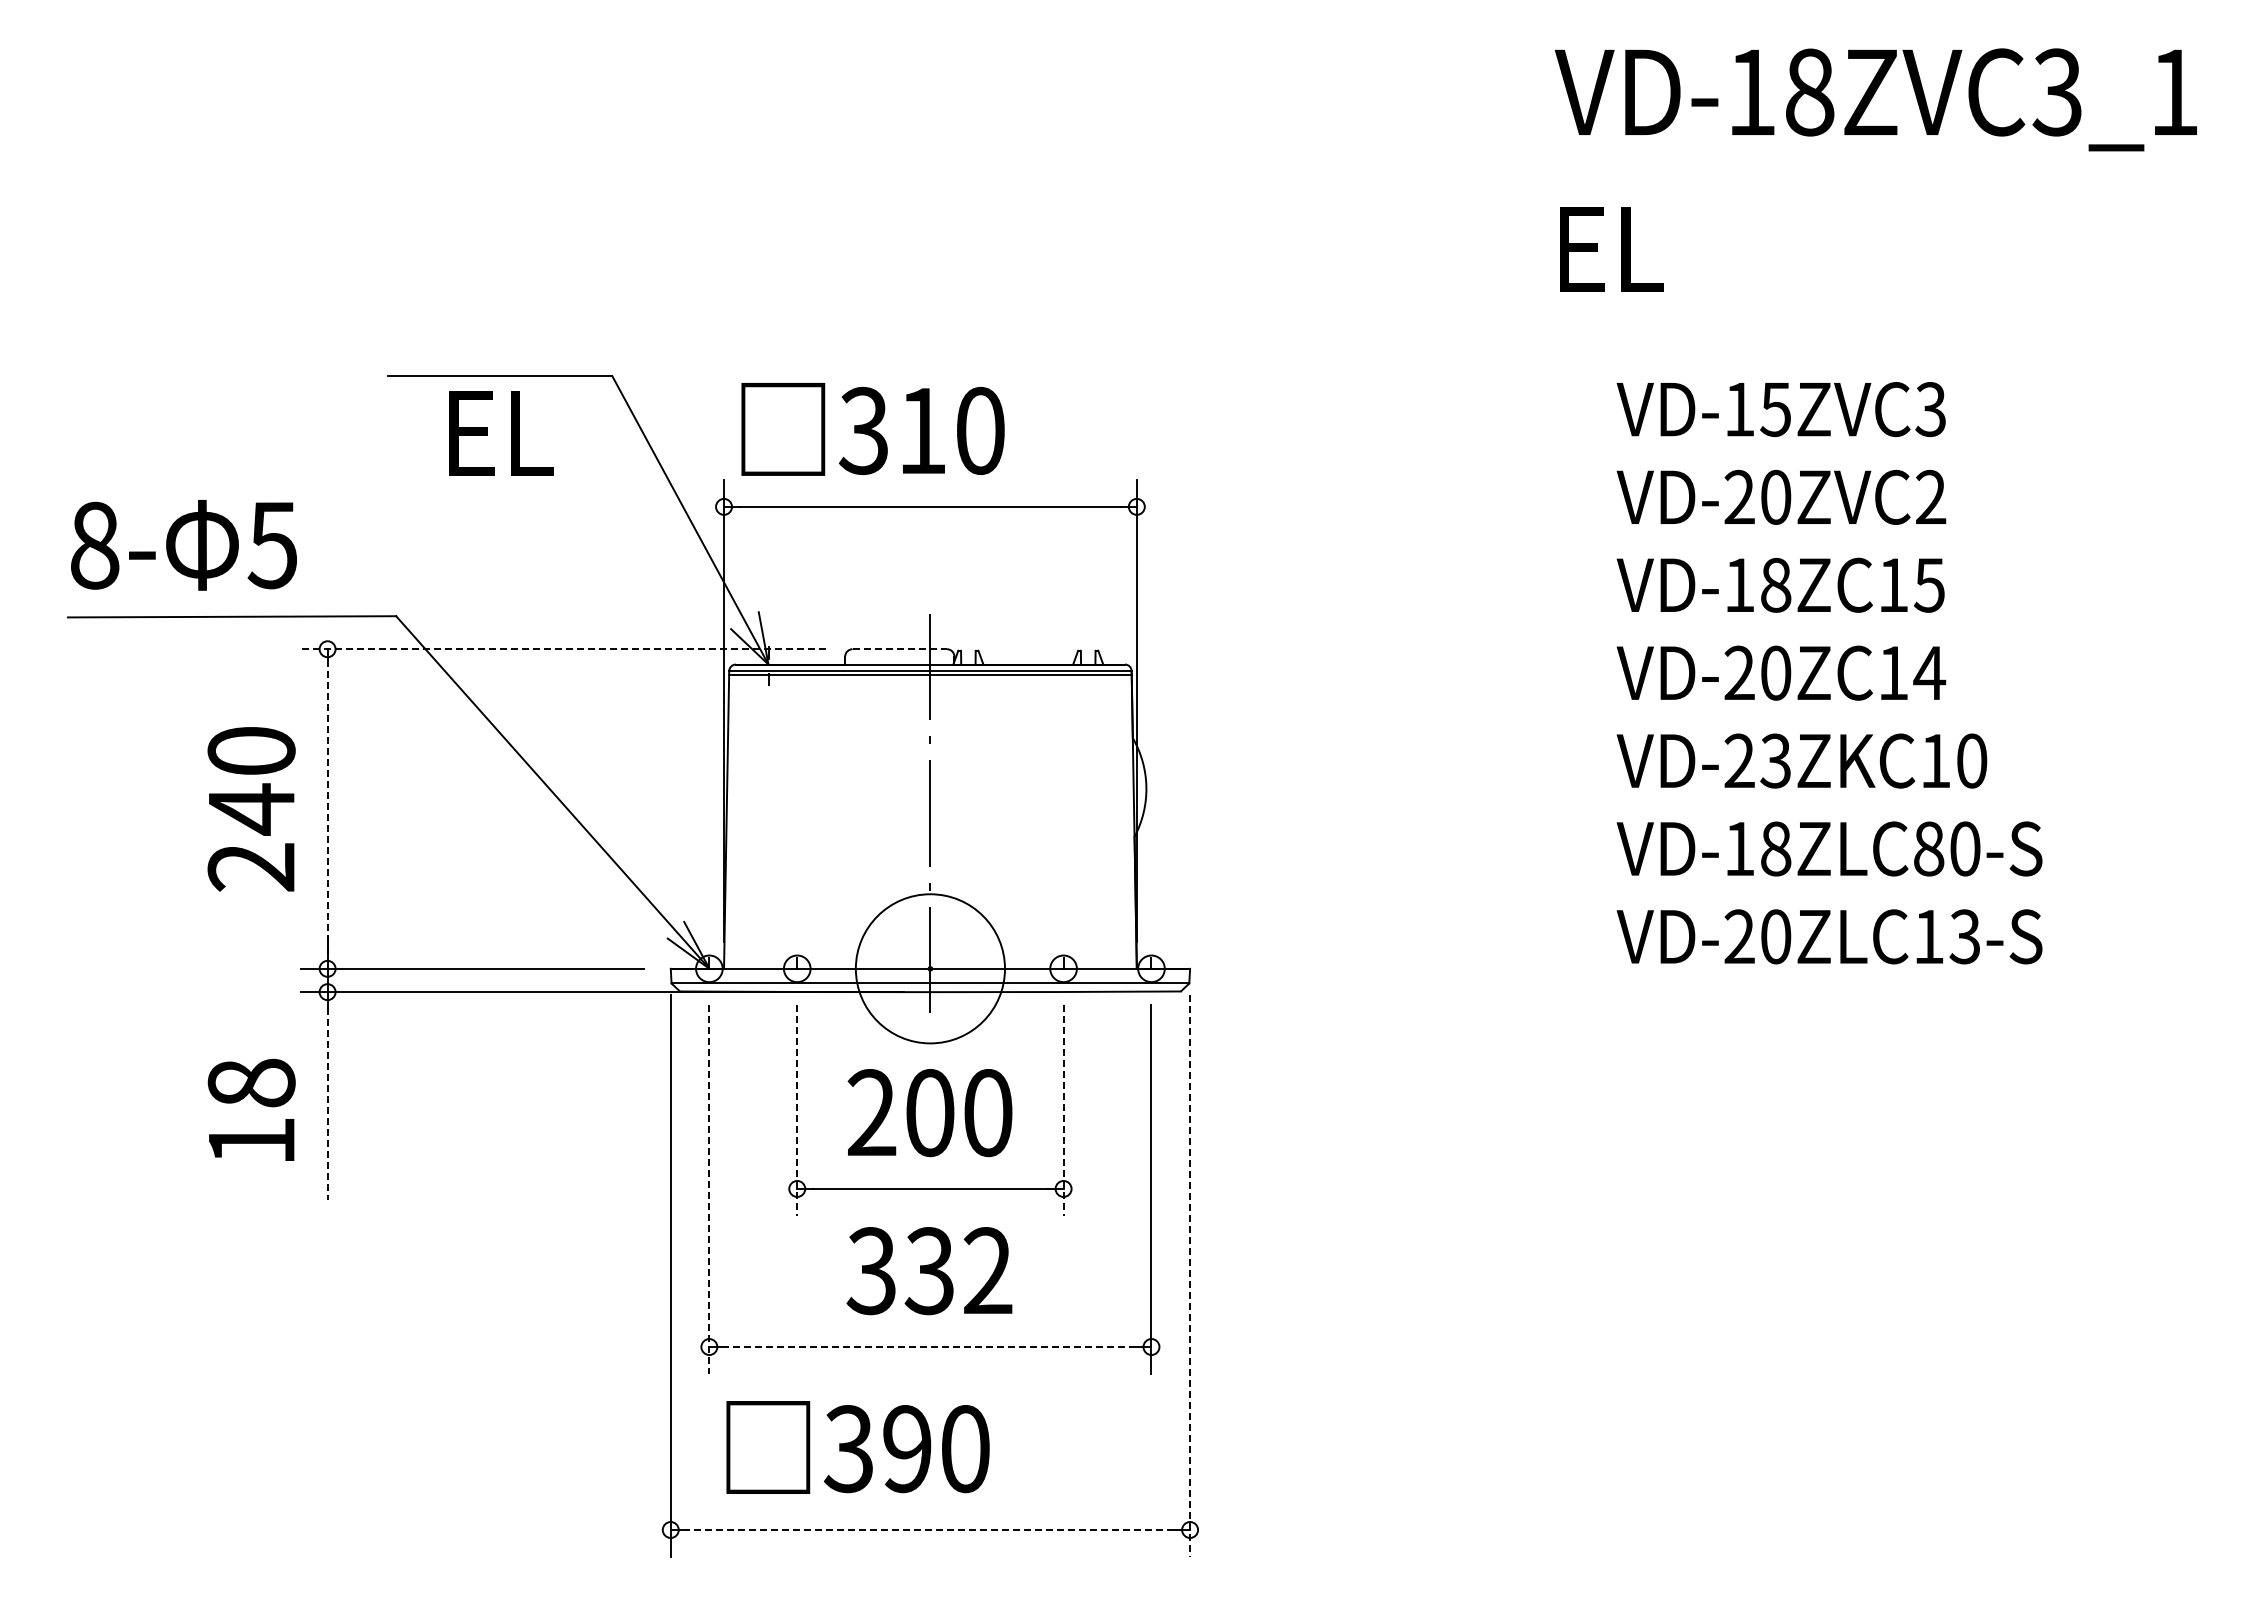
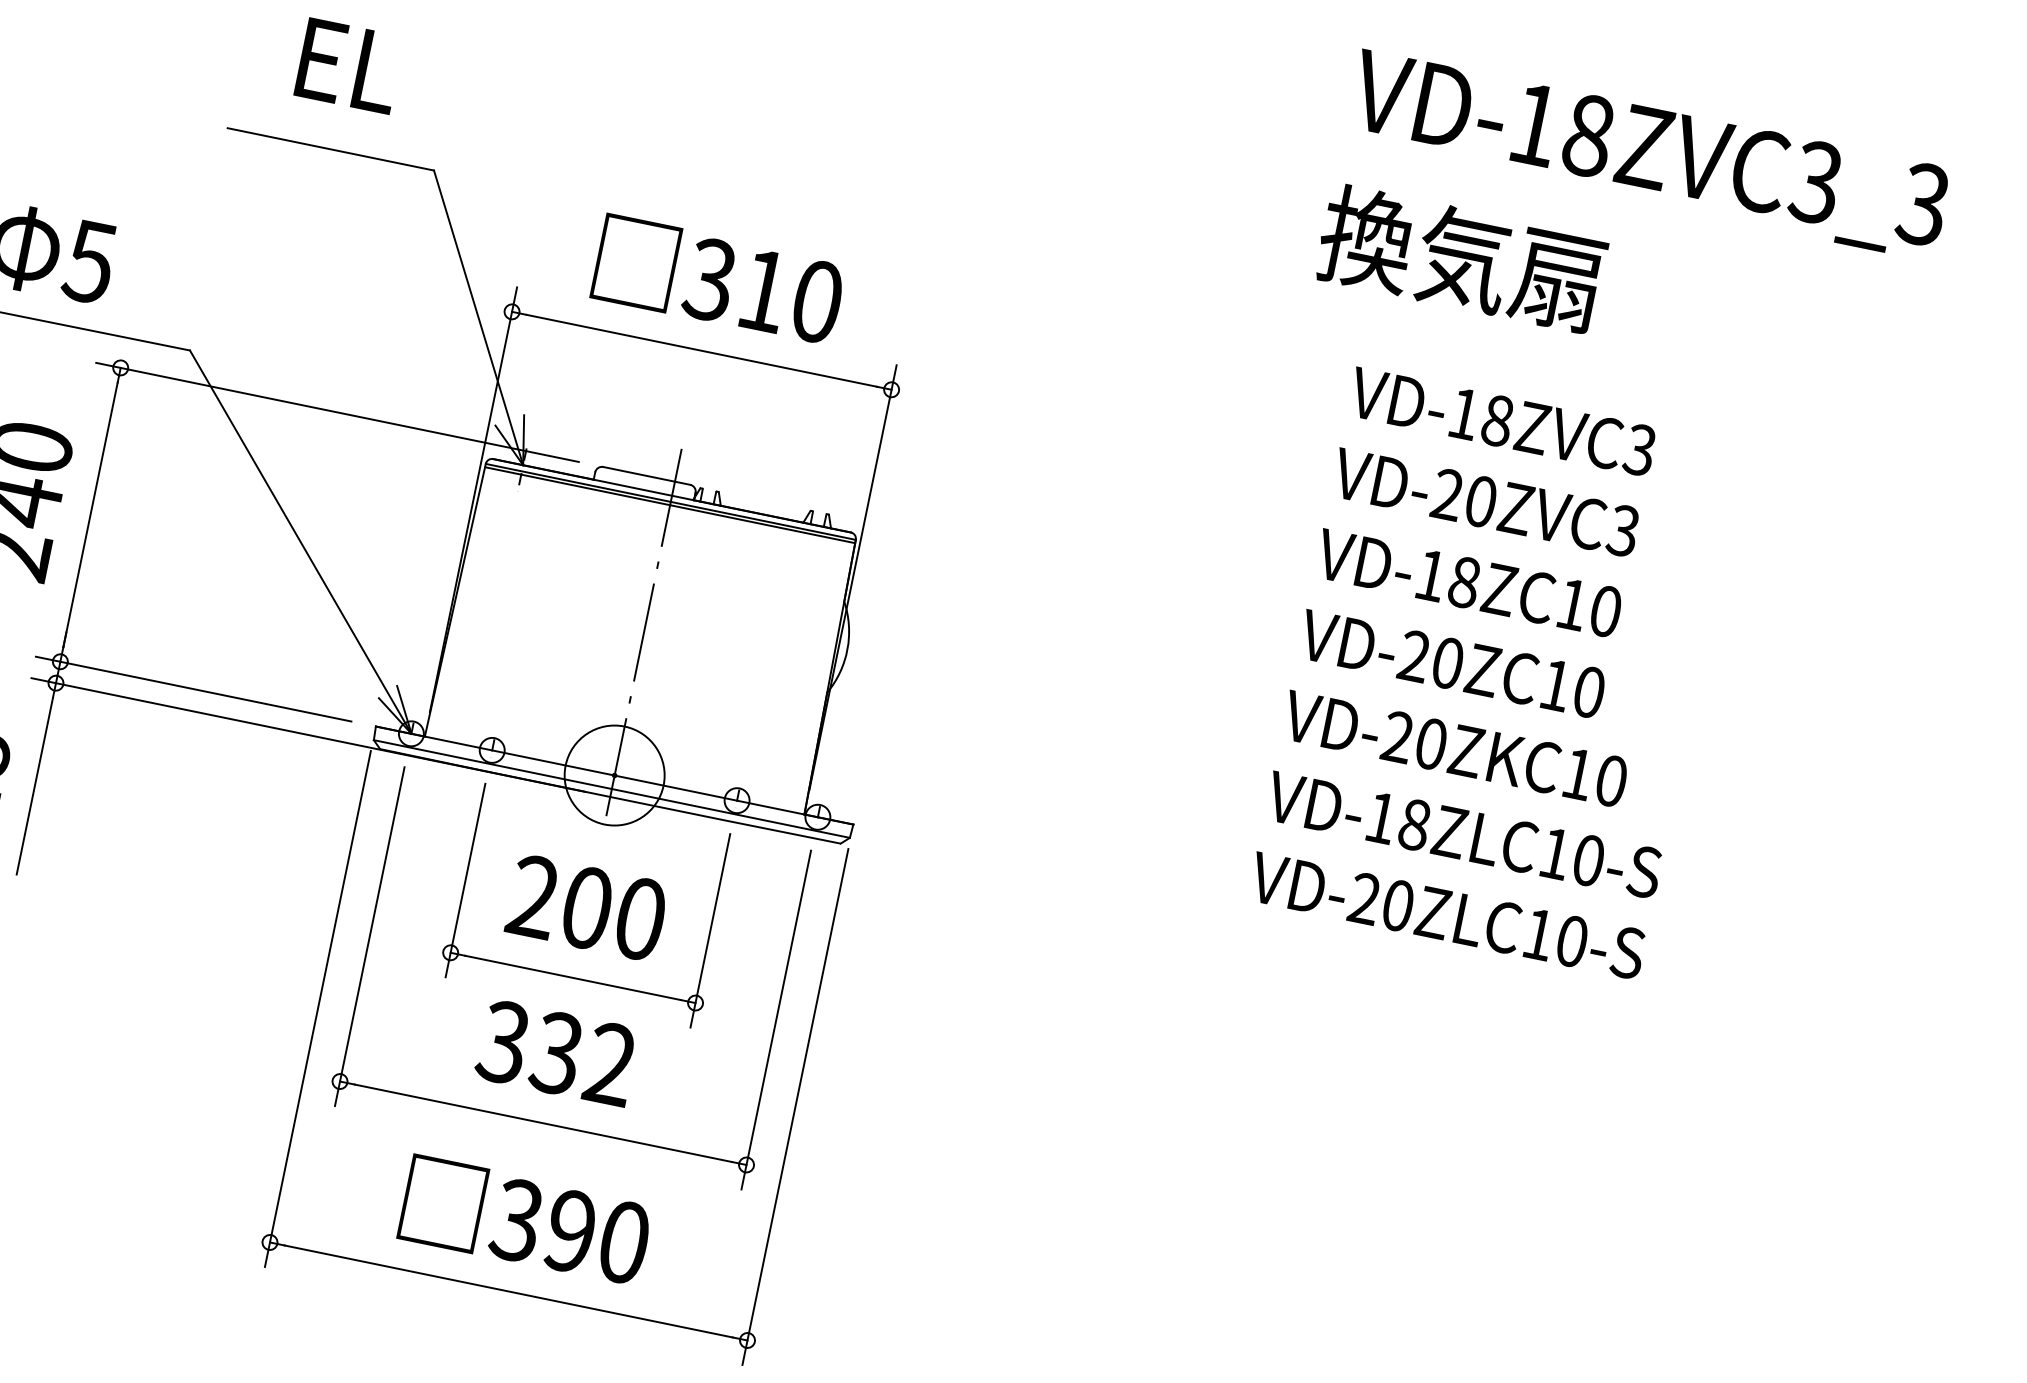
text: (2173, 92) -> (1922, 204), VD-18ZVC3_1 -> VD-18ZVC3_3
text: (1703, 248) -> (1461, 259), EL -> 換気扇
text: (1775, 409) -> (1497, 420), VD-15ZVC3 -> VD-18ZVC3
text: (872, 429) -> (718, 280), moved
text: (501, 433) -> (349, 66), moved
text: (1930, 497) -> (1623, 530), VD-20ZVC2 -> VD-20ZVC3
text: (1928, 584) -> (1604, 610), VD-18ZC15 -> VD-18ZC10
line: (562, 649) -> (336, 412), dashed -> solid
line: (900, 649) -> (647, 476), dashed -> solid
text: (1929, 672) -> (1589, 691), VD-20ZC14 -> VD-20ZC10
text: (1775, 760) -> (1430, 743), VD-23ZKC10 -> VD-20ZKC10
line: (327, 809) -> (90, 515), dashed -> solid
text: (1929, 848) -> (1555, 853), VD-18ZLC80-S -> VD-18ZLC10-S
text: (1964, 936) -> (1571, 940), VD-20ZLC13-S -> VD-20ZLC10-S
circle: (930, 968) -> (614, 775), size x0.71
line: (327, 1104) -> (34, 786), dashed -> solid
line: (797, 1110) -> (465, 880), dashed -> solid
line: (1063, 1110) -> (710, 930), dashed -> solid
line: (709, 1189) -> (369, 936), dashed -> solid
line: (1190, 1276) -> (795, 1107), dashed -> solid
line: (929, 1347) -> (542, 1123), dashed -> solid
text: (857, 1447) -> (525, 1220), moved
line: (930, 1529) -> (508, 1291), dashed -> solid

